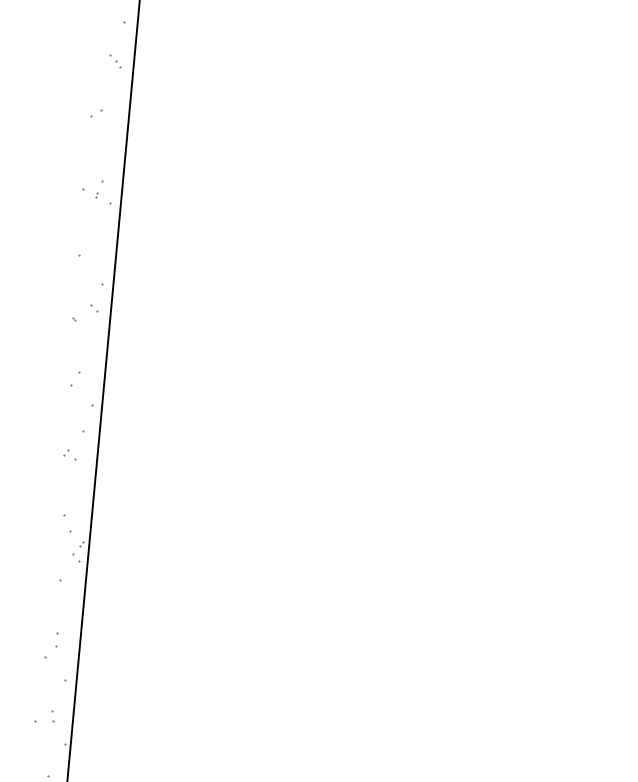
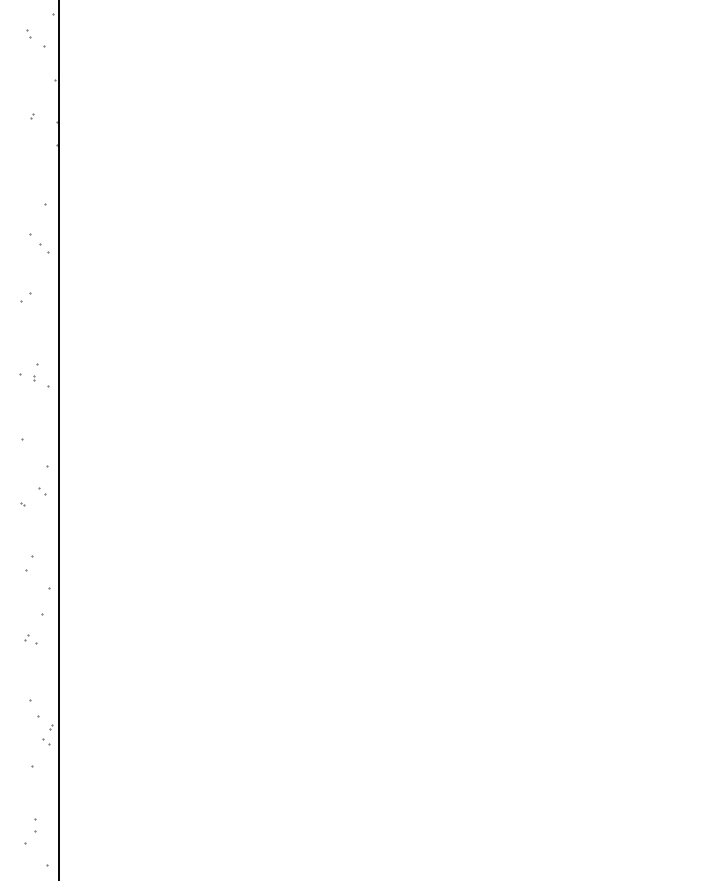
part: (114, 61) -> (39, 243), size x1.6

